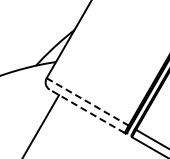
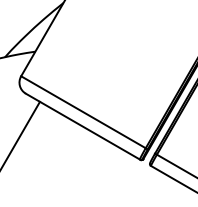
line: (88, 102) -> (84, 113), dashed -> solid
line: (86, 111) -> (81, 126), dashed -> solid

